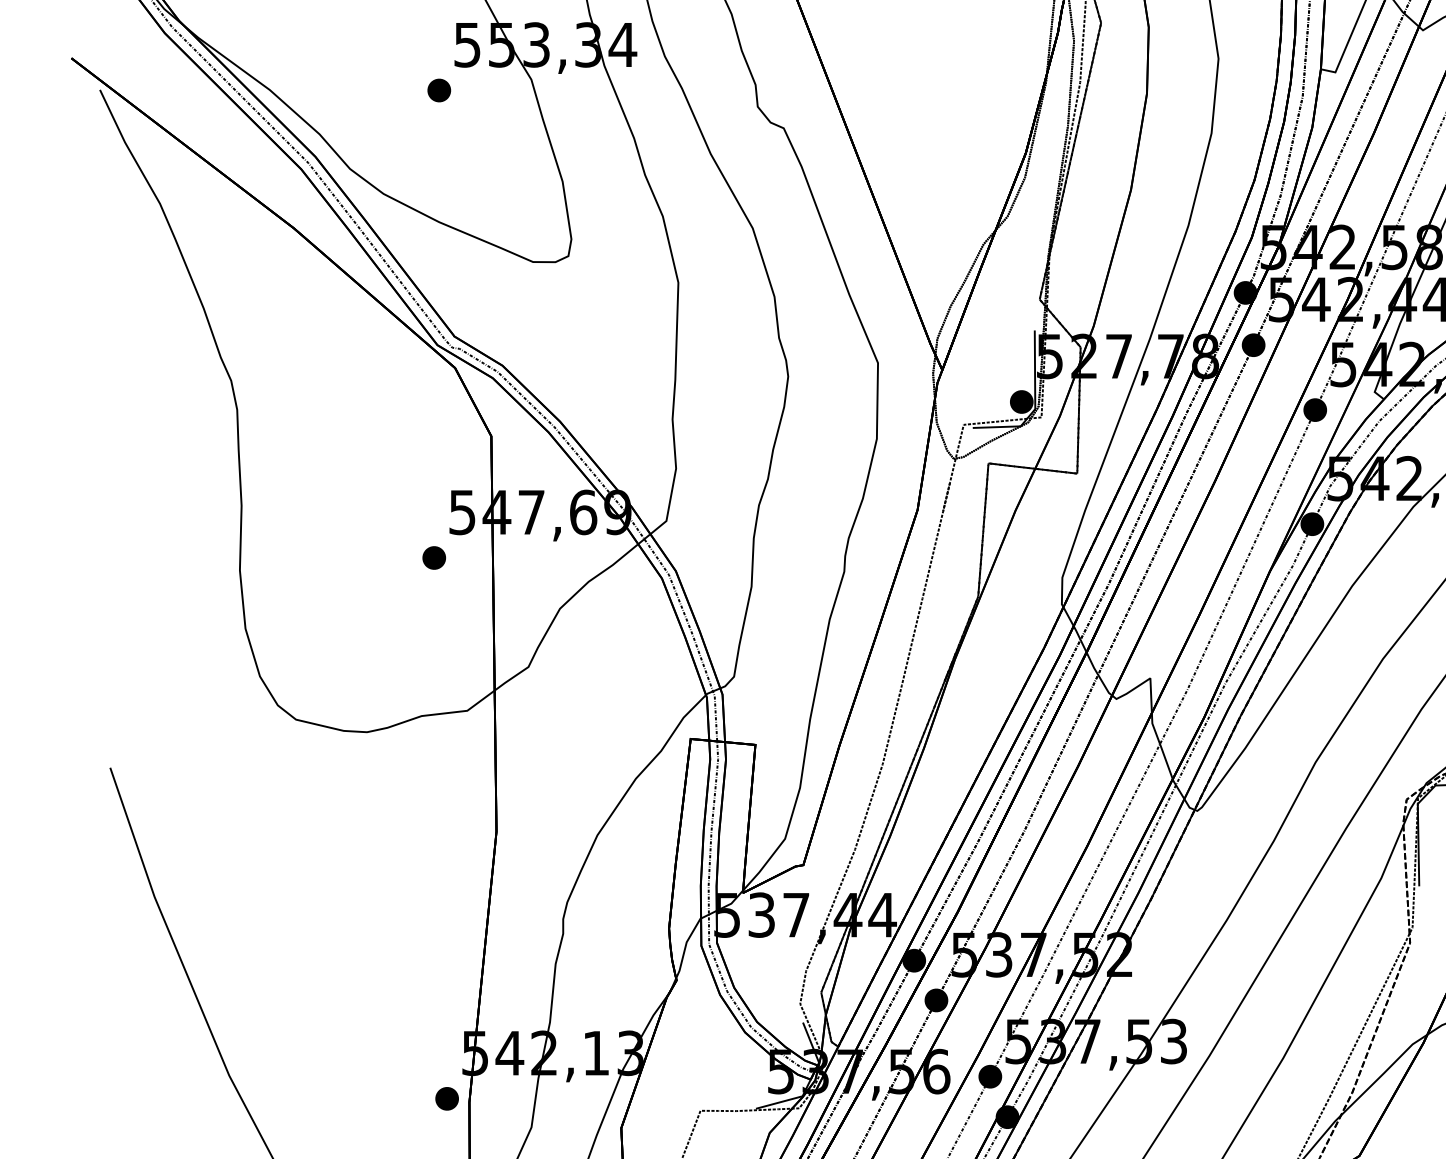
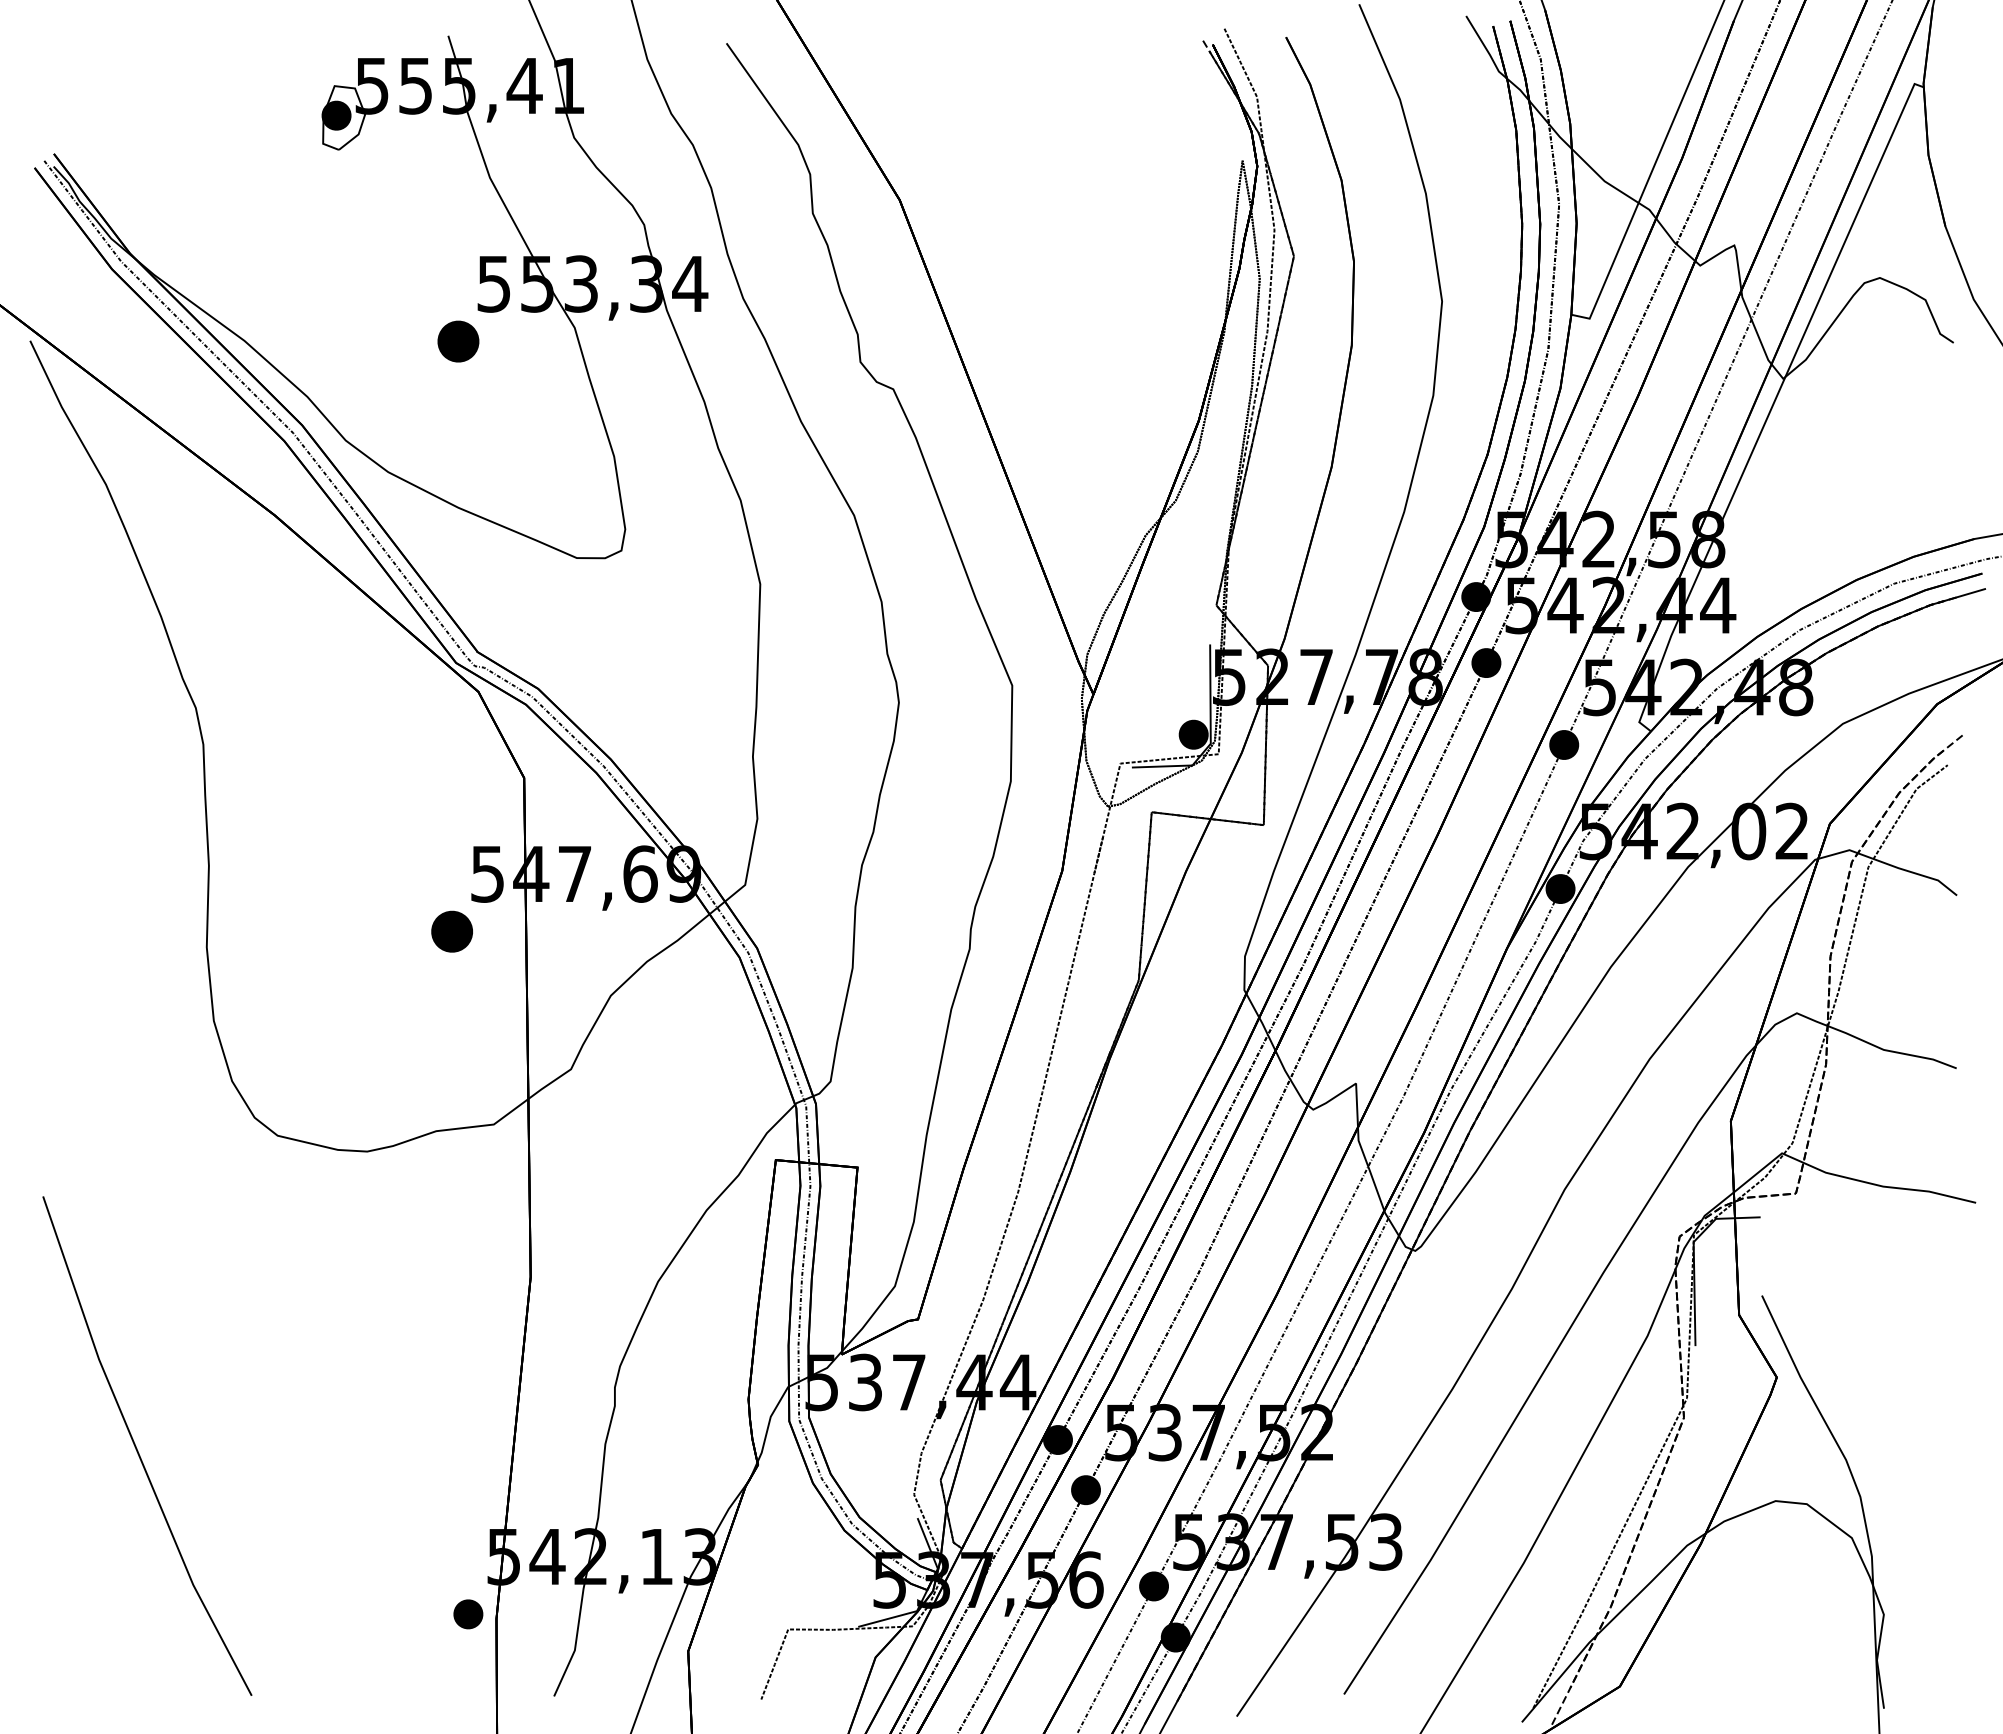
part: (439, 90) -> (458, 341), size x1.4
part: (433, 557) -> (451, 931), size x1.4

